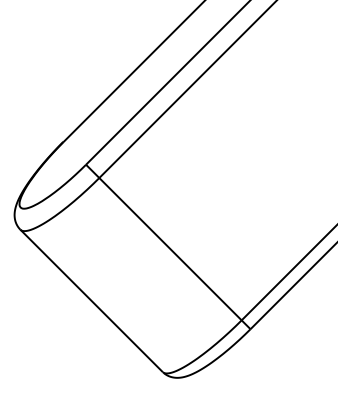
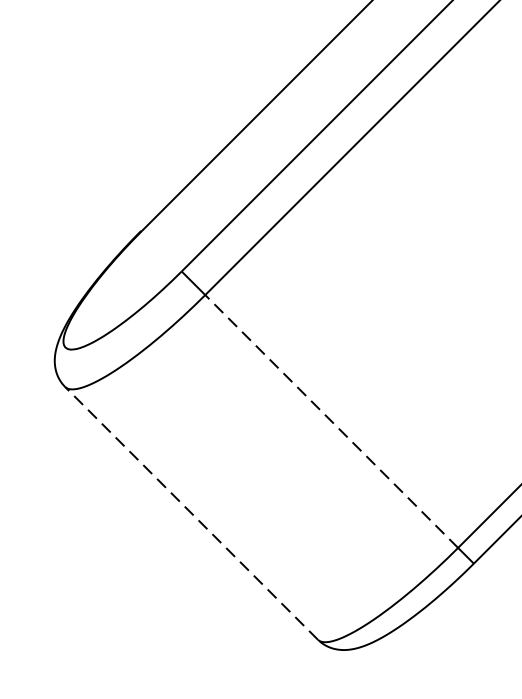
line: (170, 249) -> (331, 422), solid -> dashed
line: (91, 300) -> (191, 512), solid -> dashed

